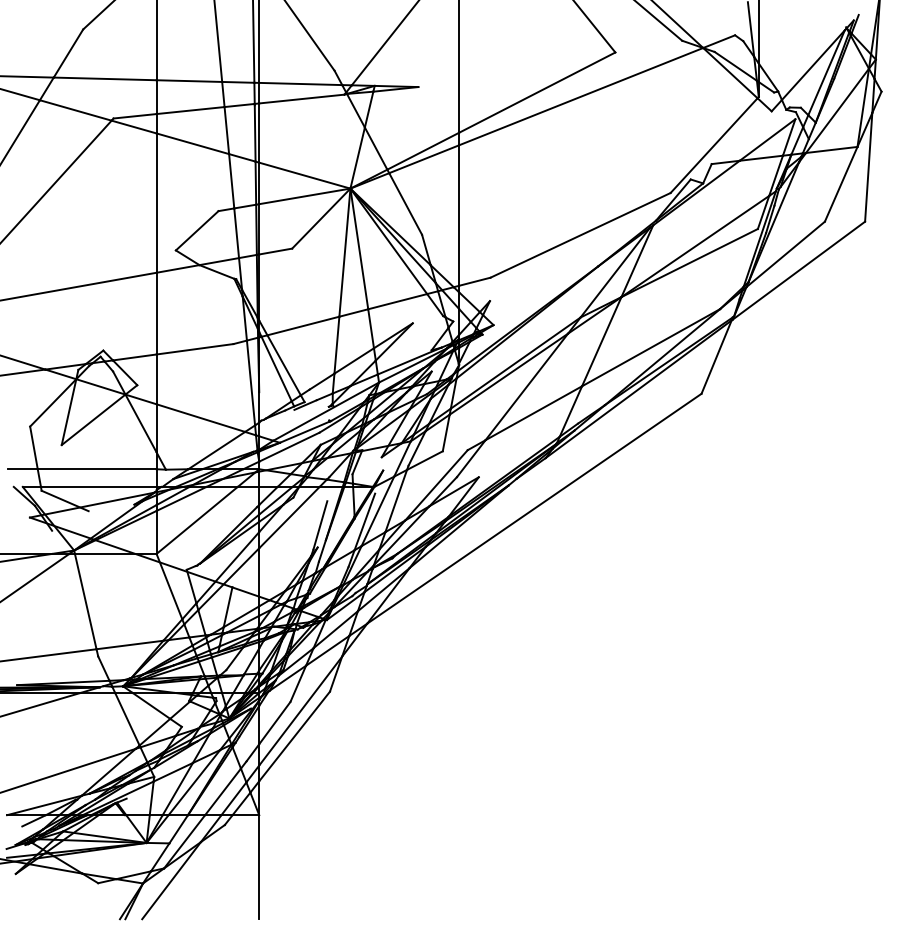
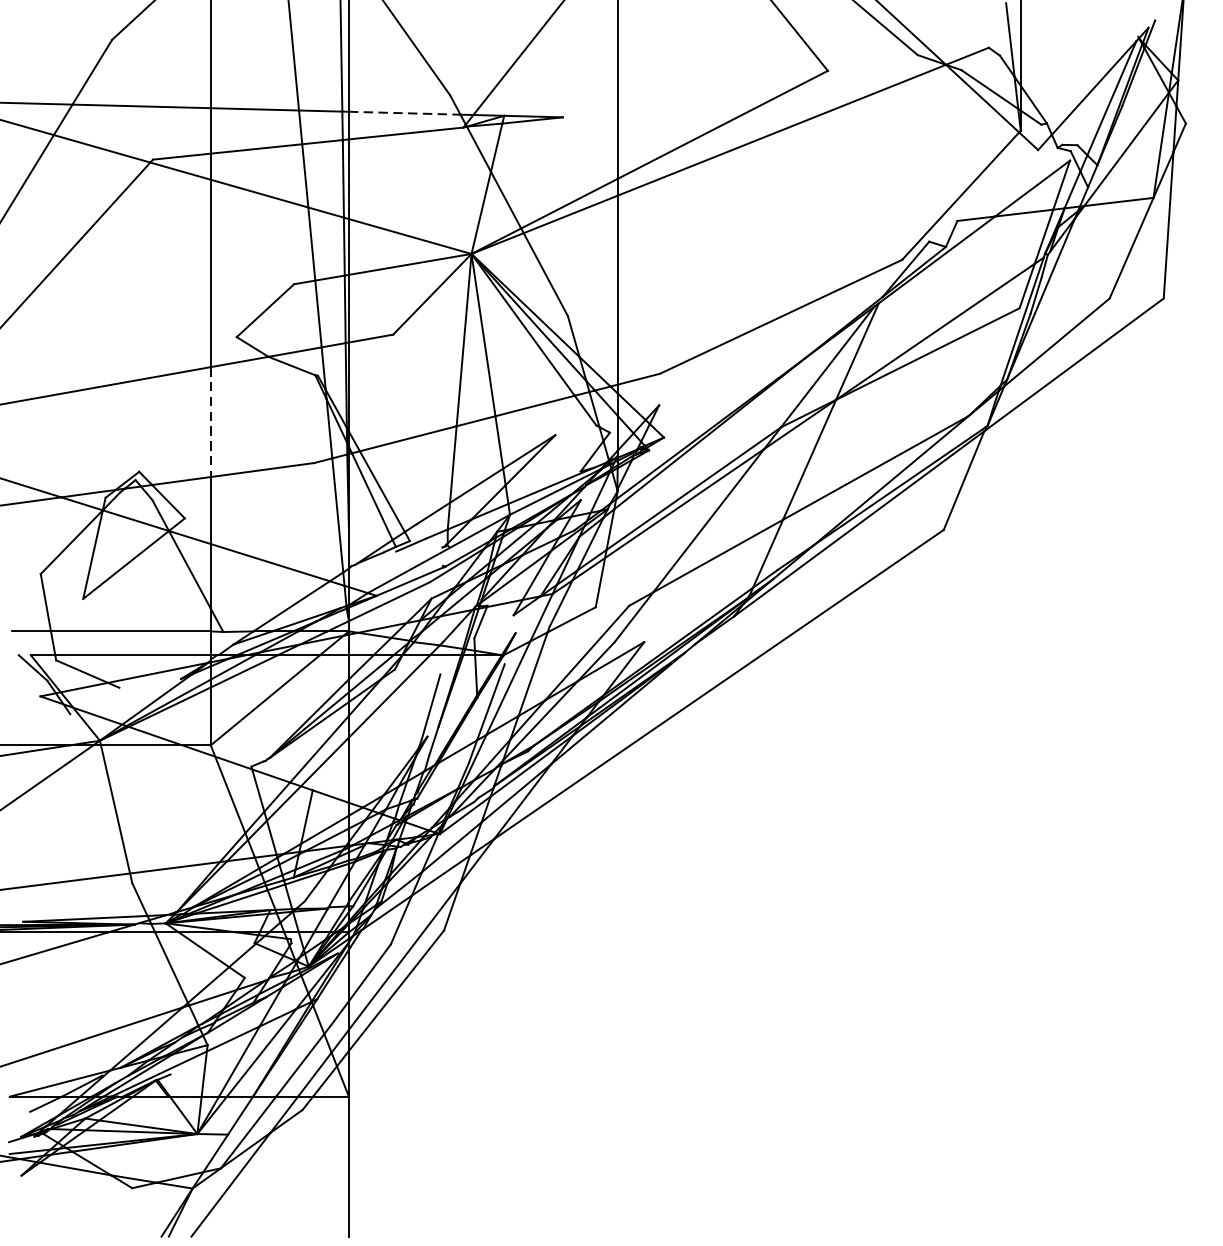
line: (301, 84) -> (405, 113), solid -> dashed
line: (156, 313) -> (210, 421), solid -> dashed

